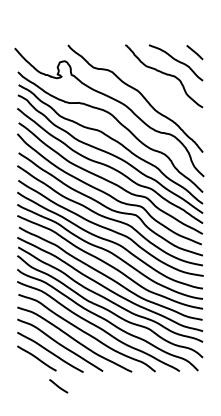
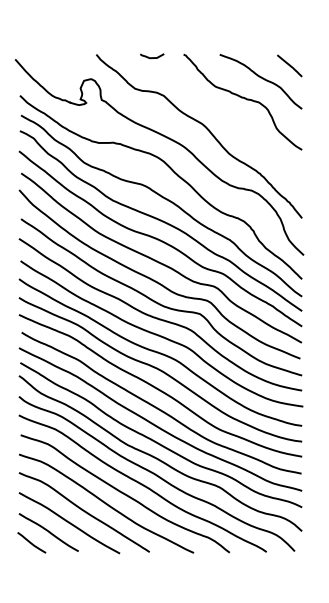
curve: (104, 46) -> (151, 56), added
line: (58, 386) -> (31, 543), moved

